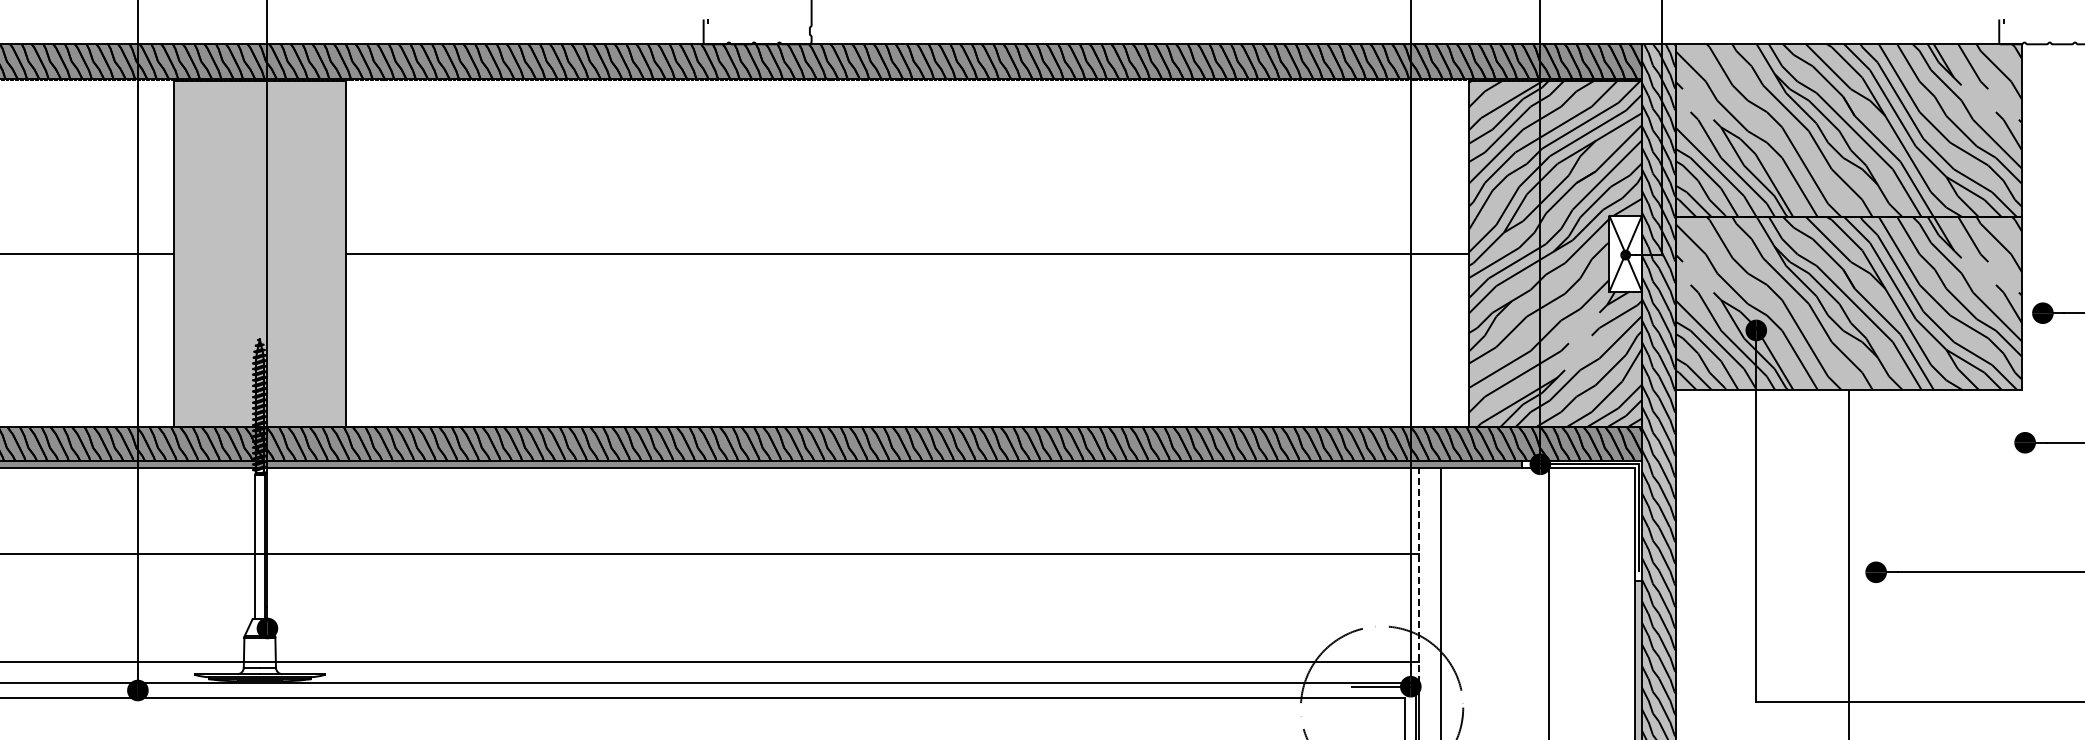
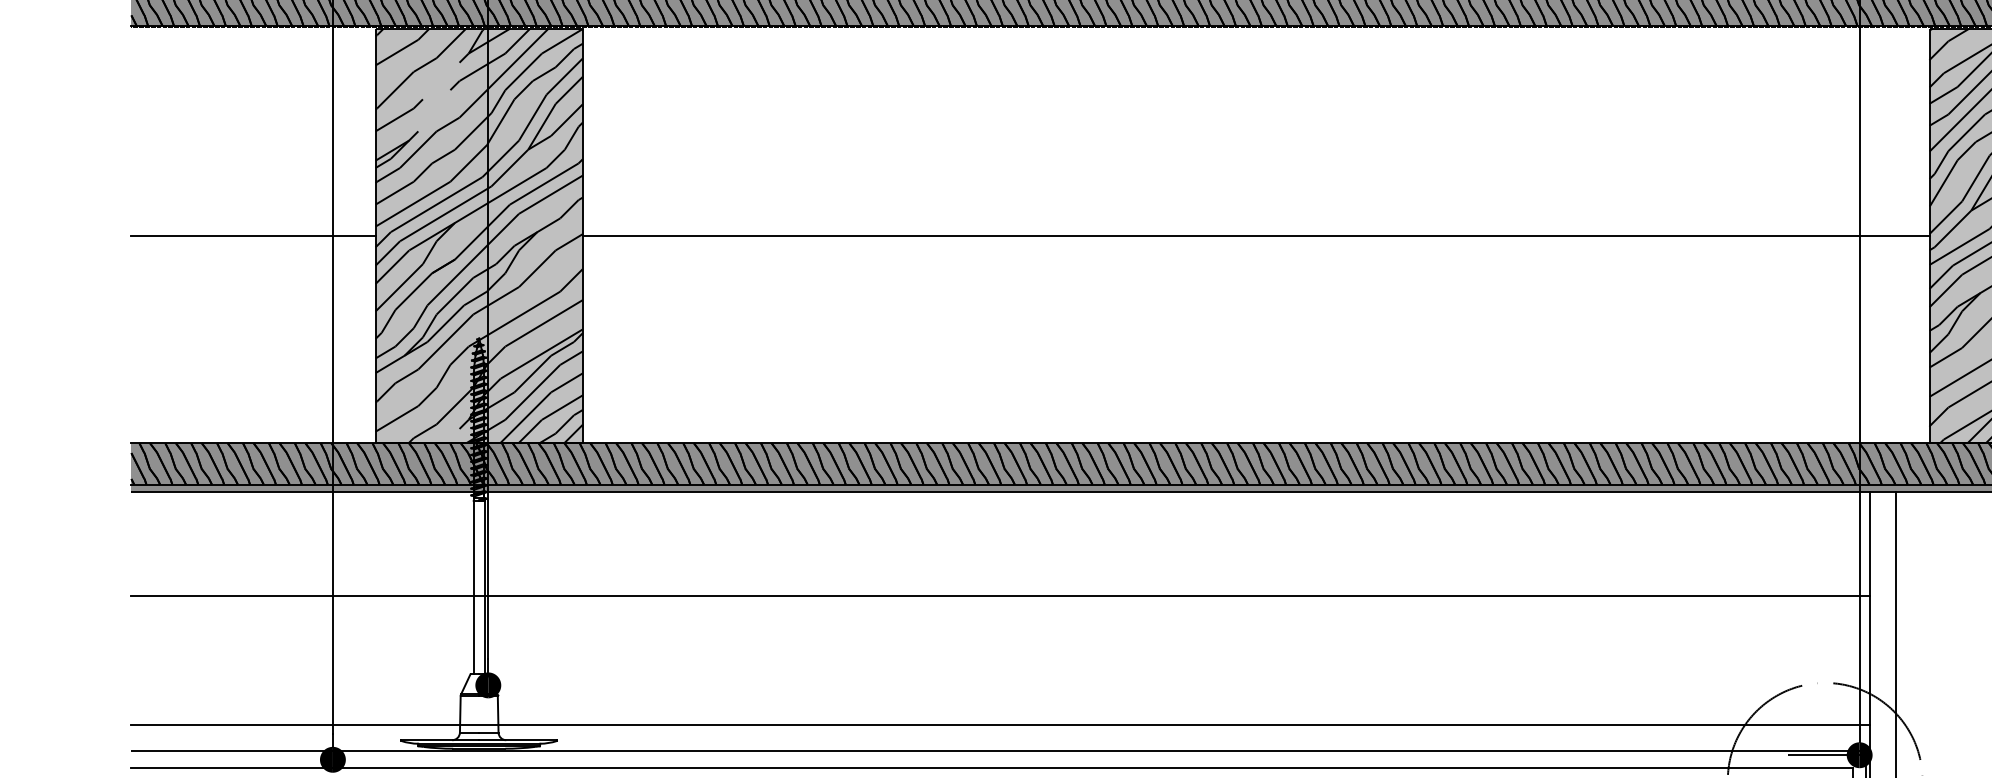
hatch: (259, 253) -> (478, 235), added
line: (1419, 575) -> (1870, 621), dashed -> solid

